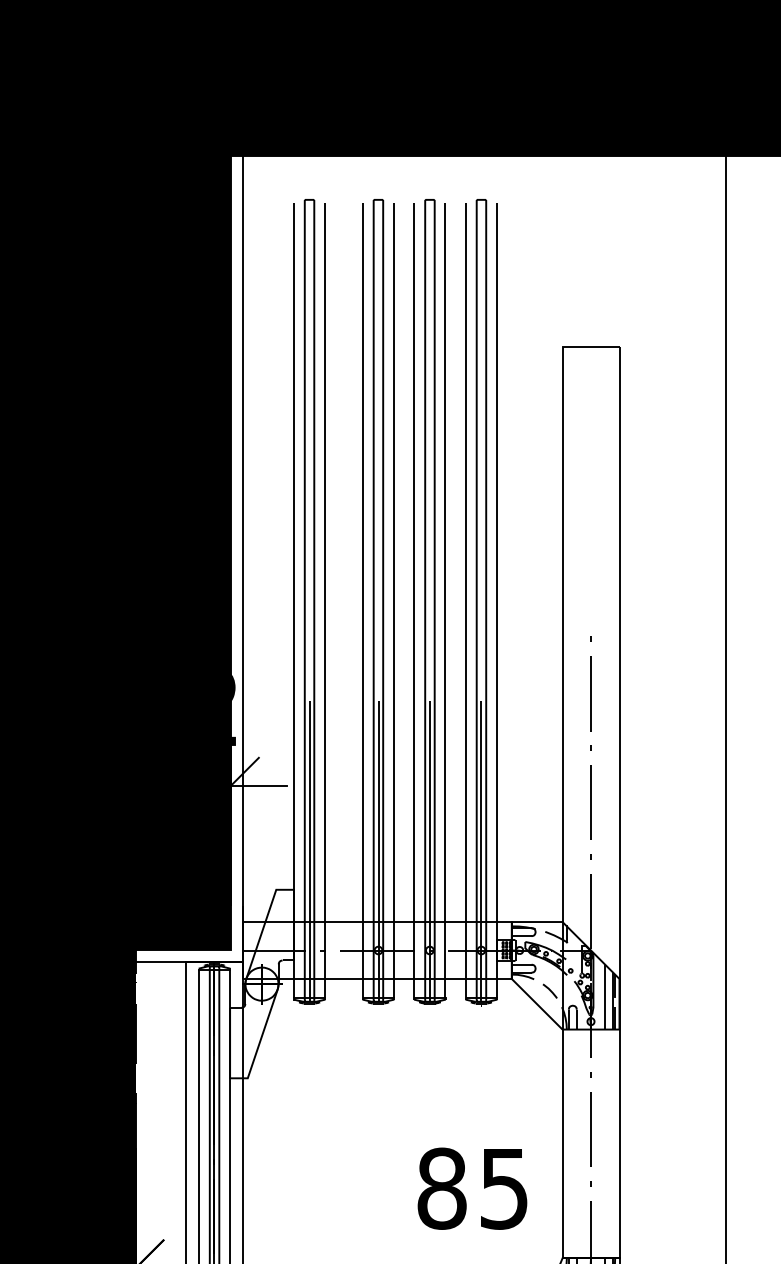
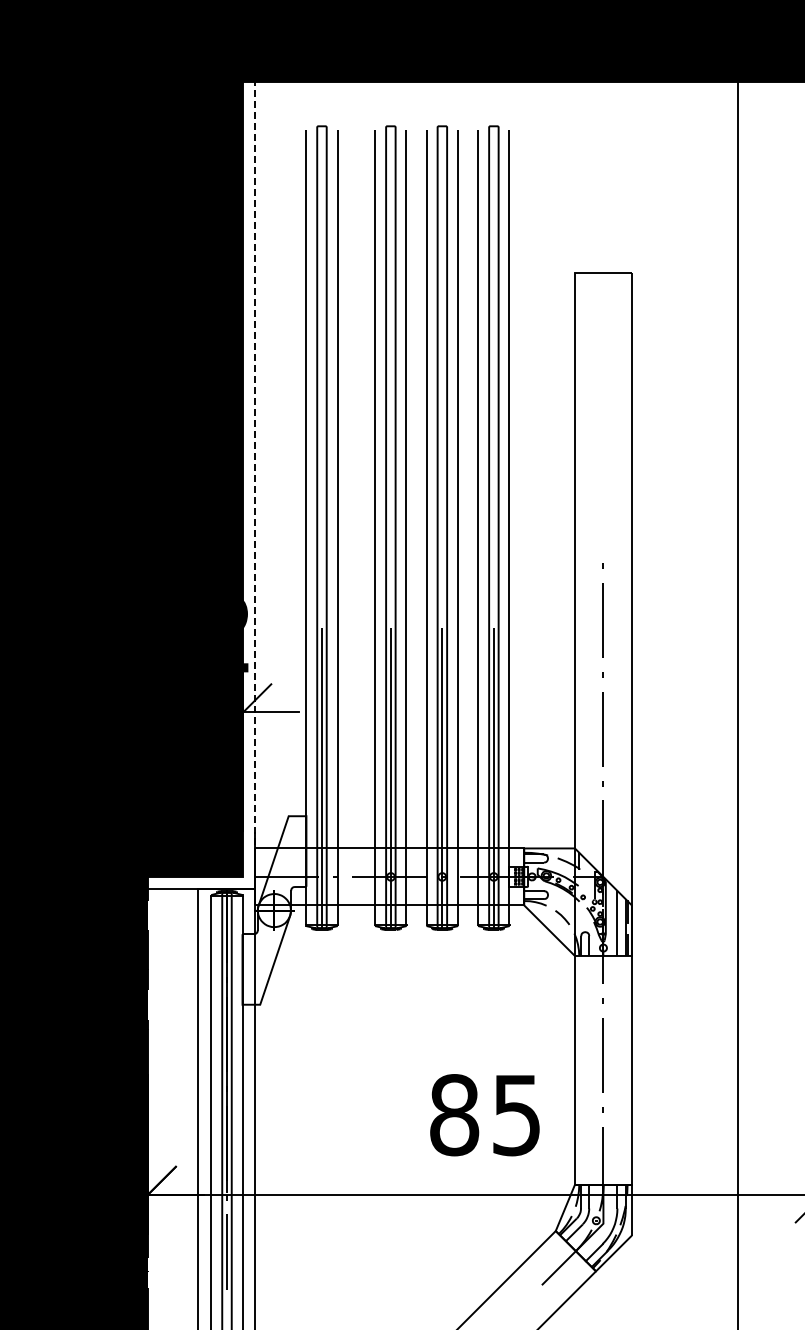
line: (243, 558) -> (255, 484), solid -> dashed

